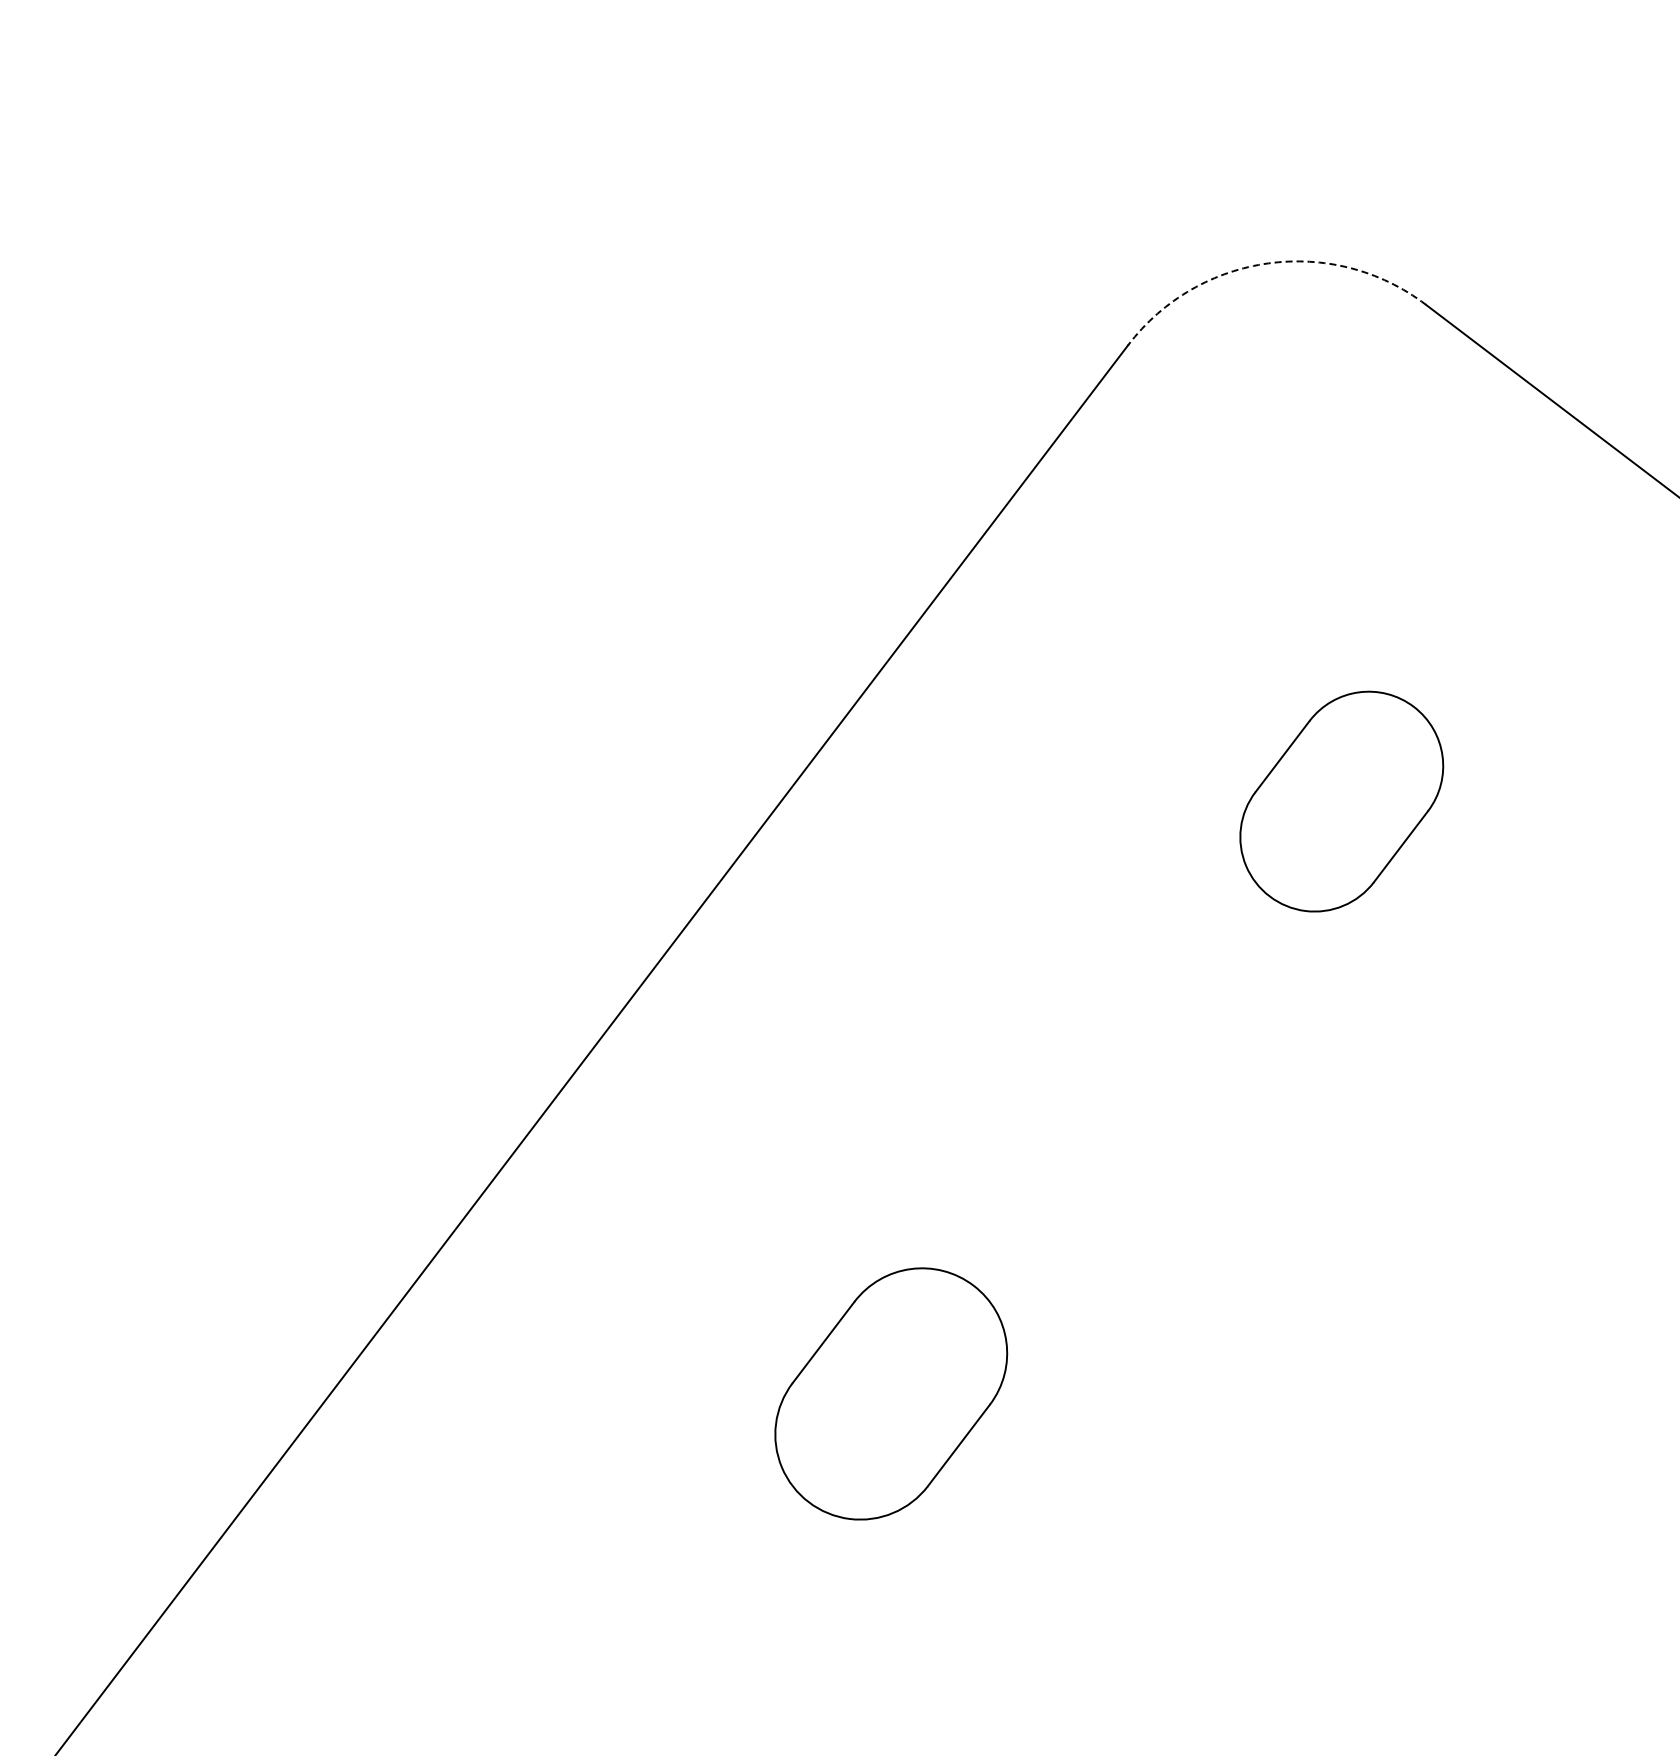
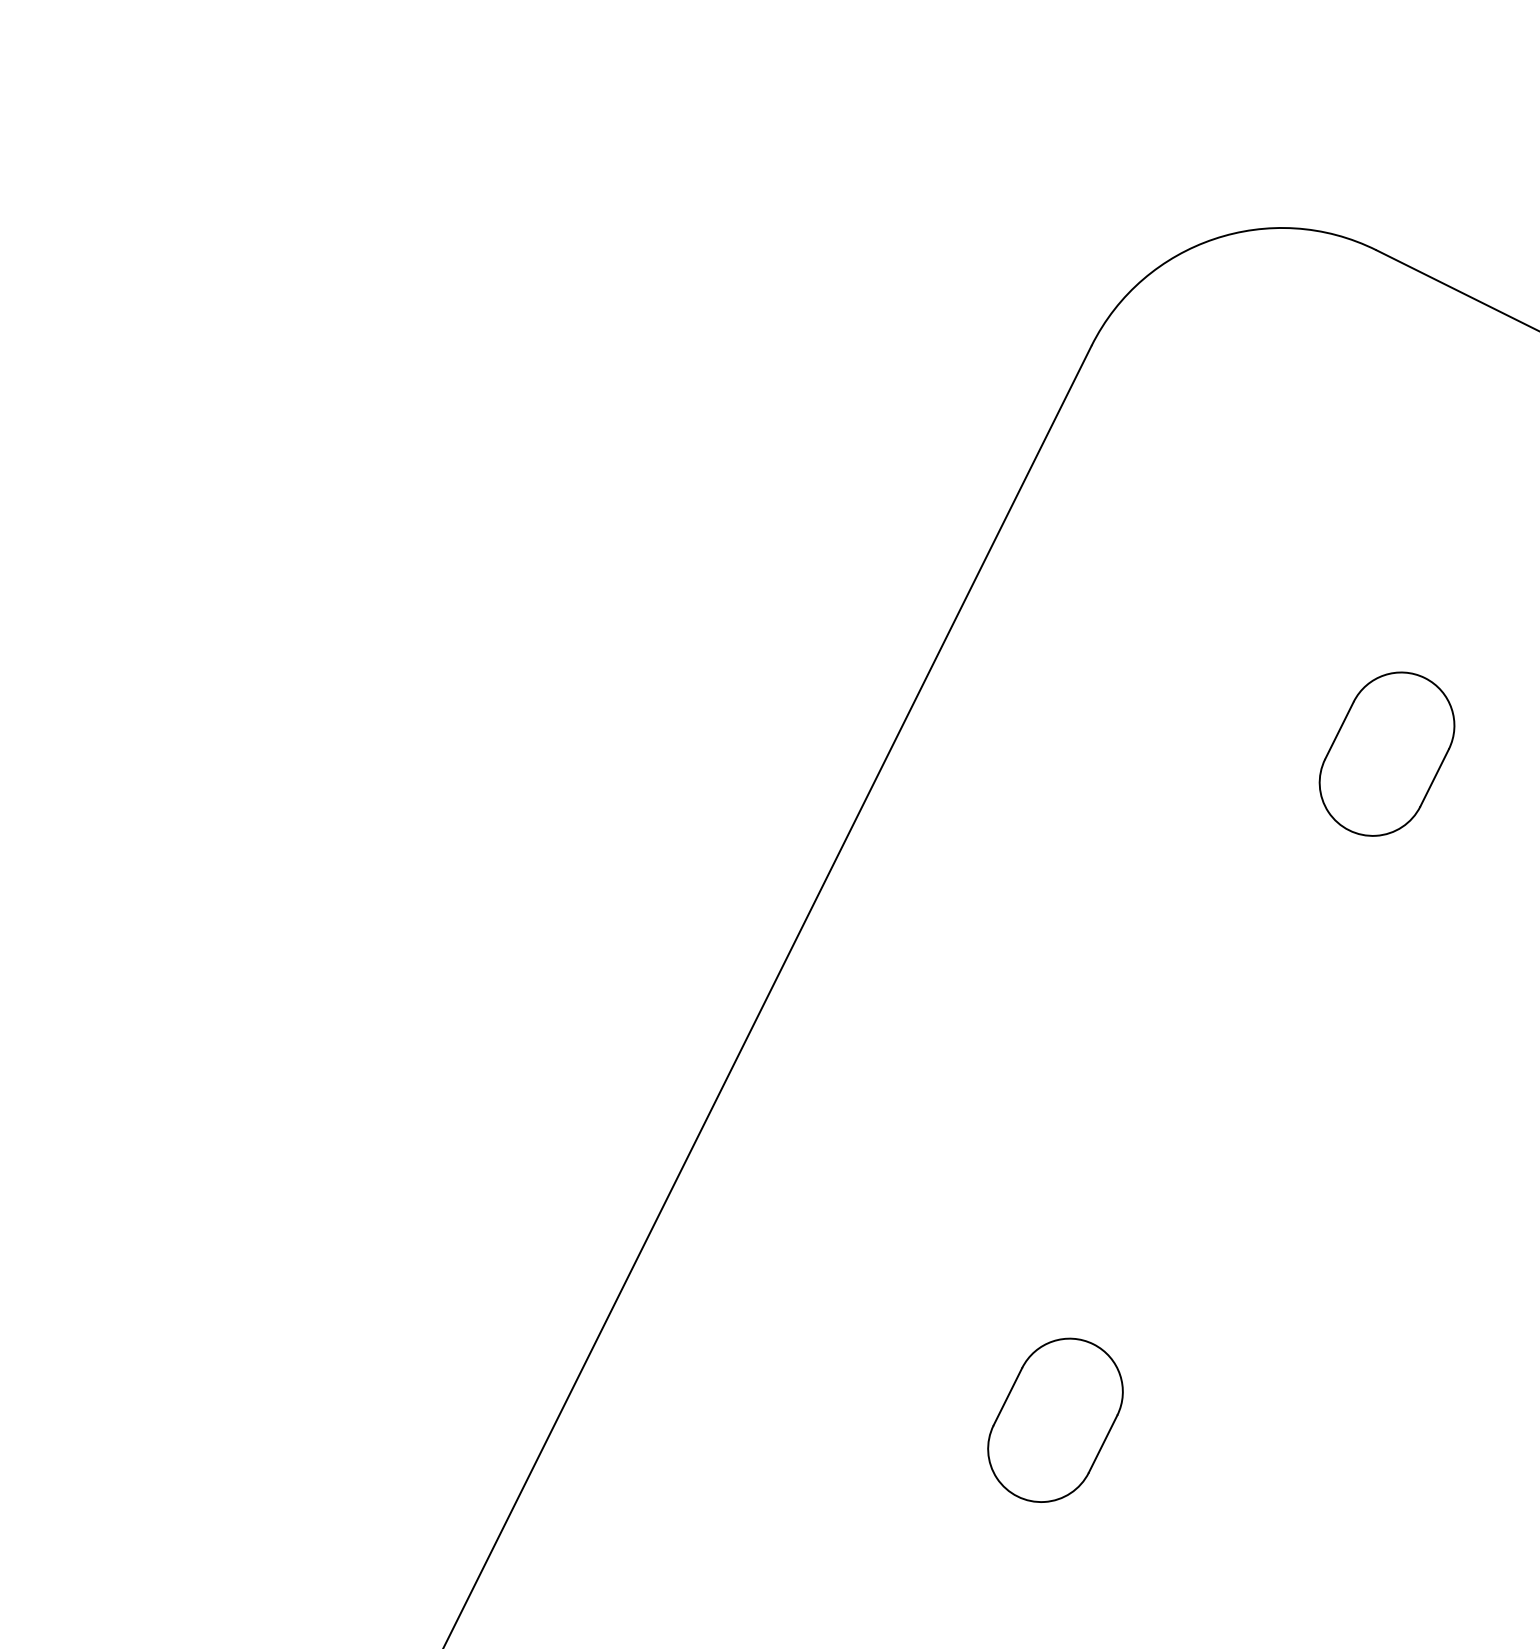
arc: (1268, 263) -> (1214, 239), dashed -> solid
part: (1341, 801) -> (1386, 754), size x0.71
part: (891, 1393) -> (1055, 1419), size x0.62

